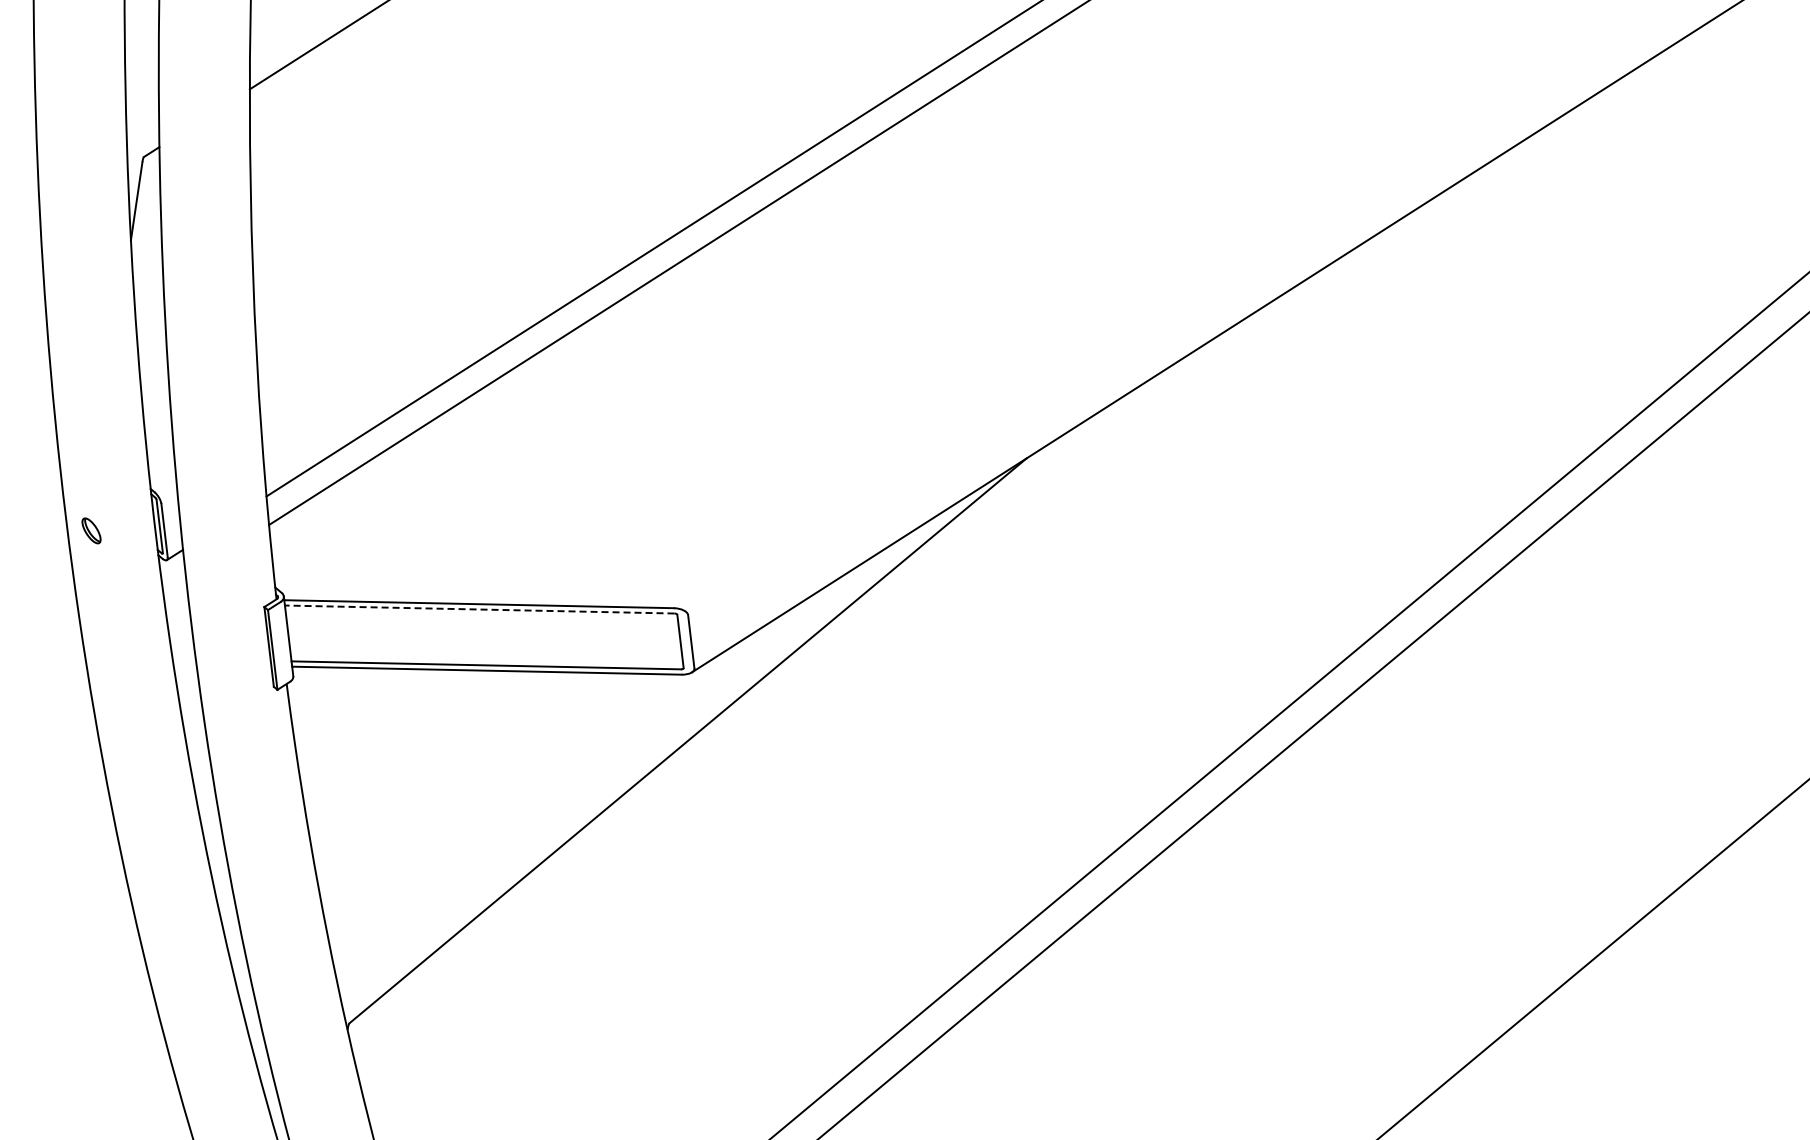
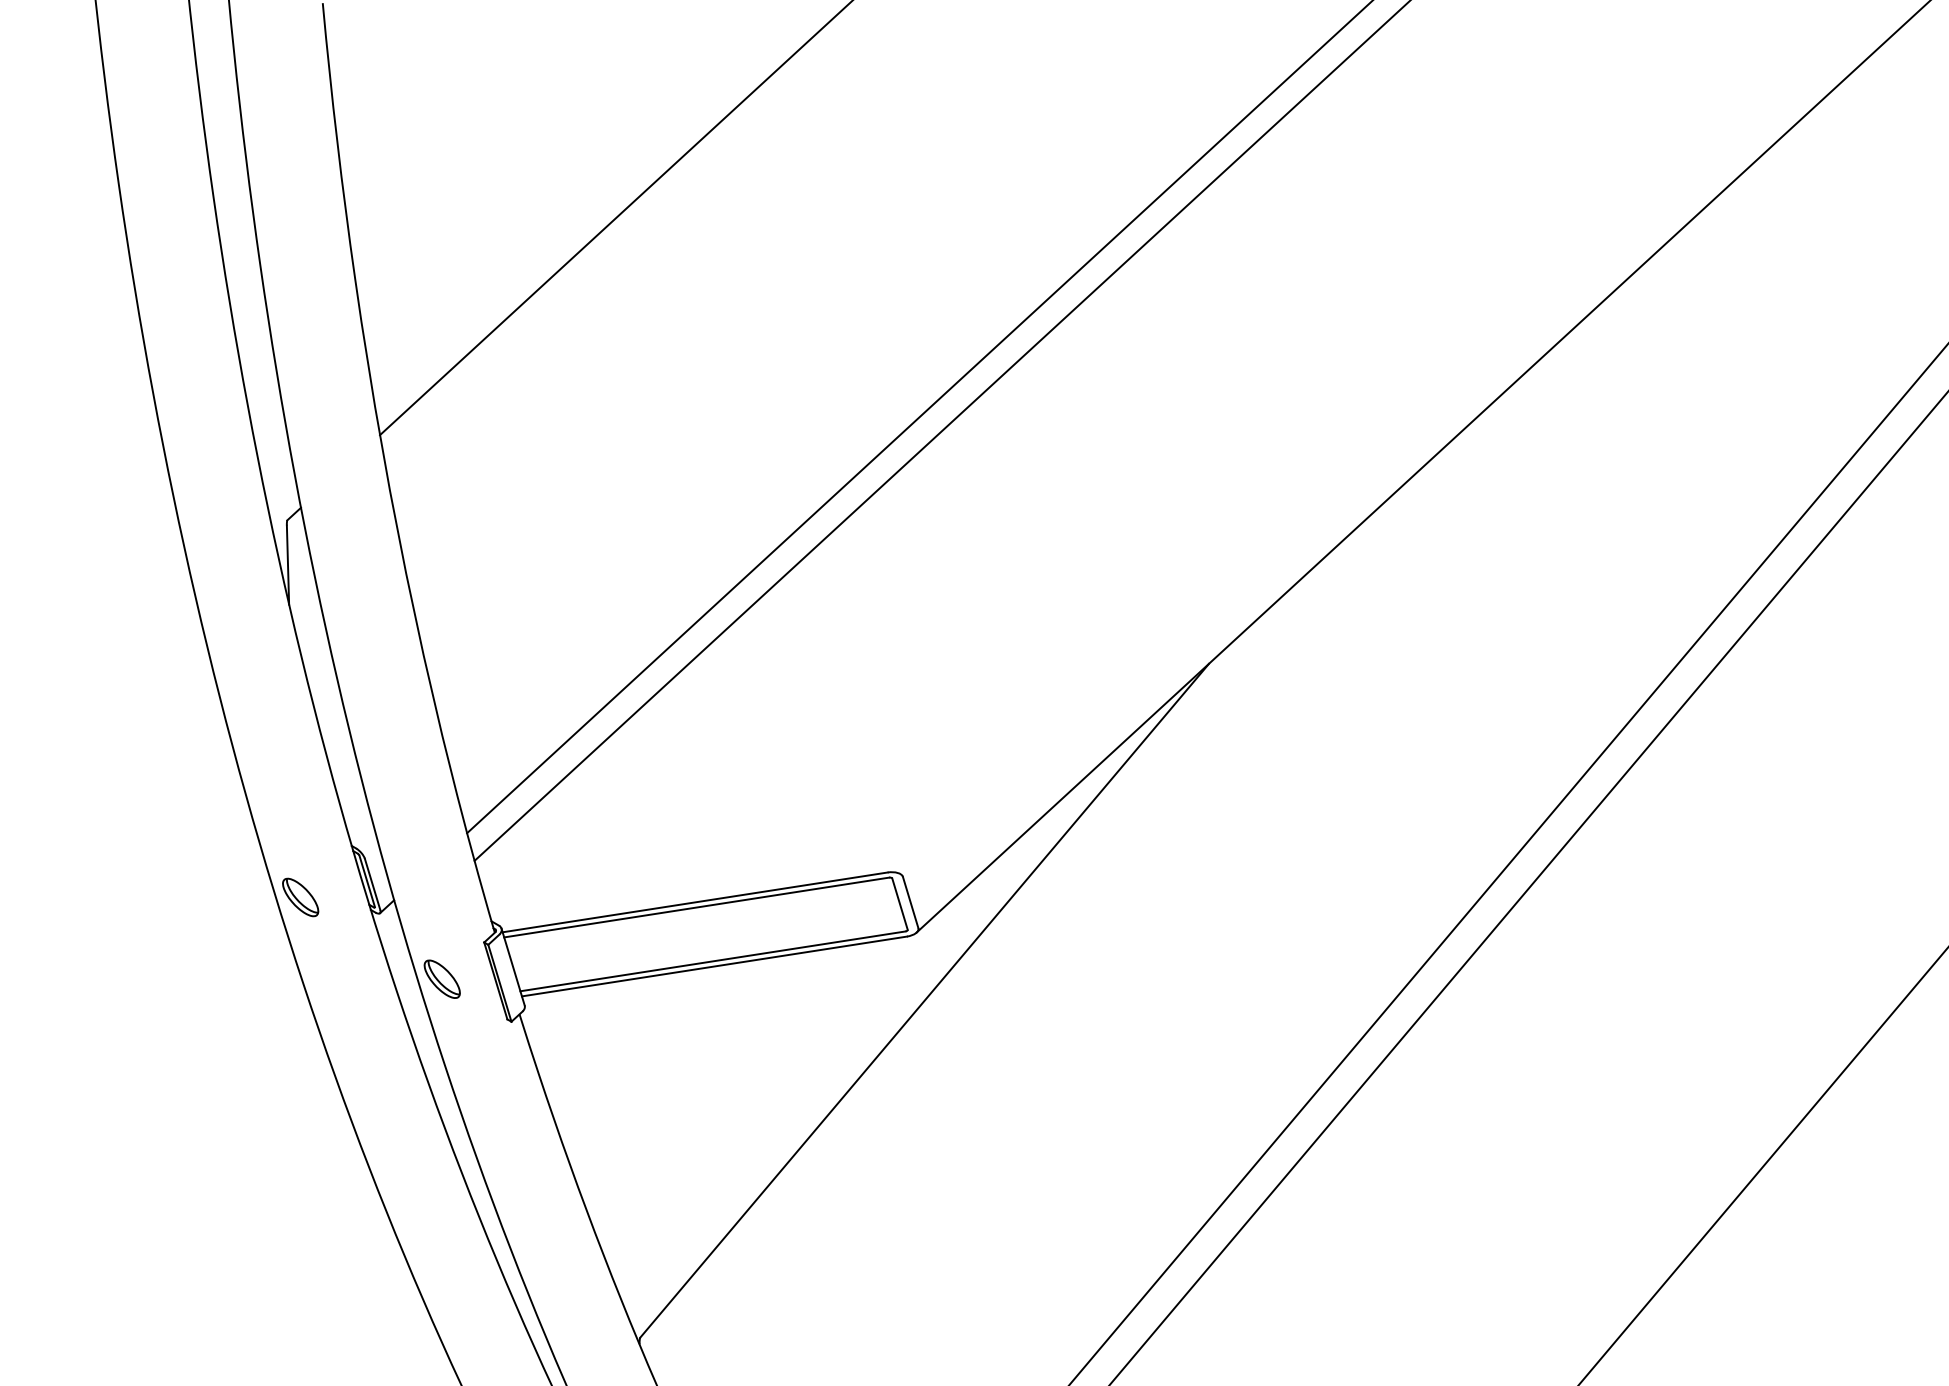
part: (91, 530) -> (300, 897), size x1.67
line: (479, 609) -> (696, 907), dashed -> solid
part: (216, 635) -> (441, 978), added

